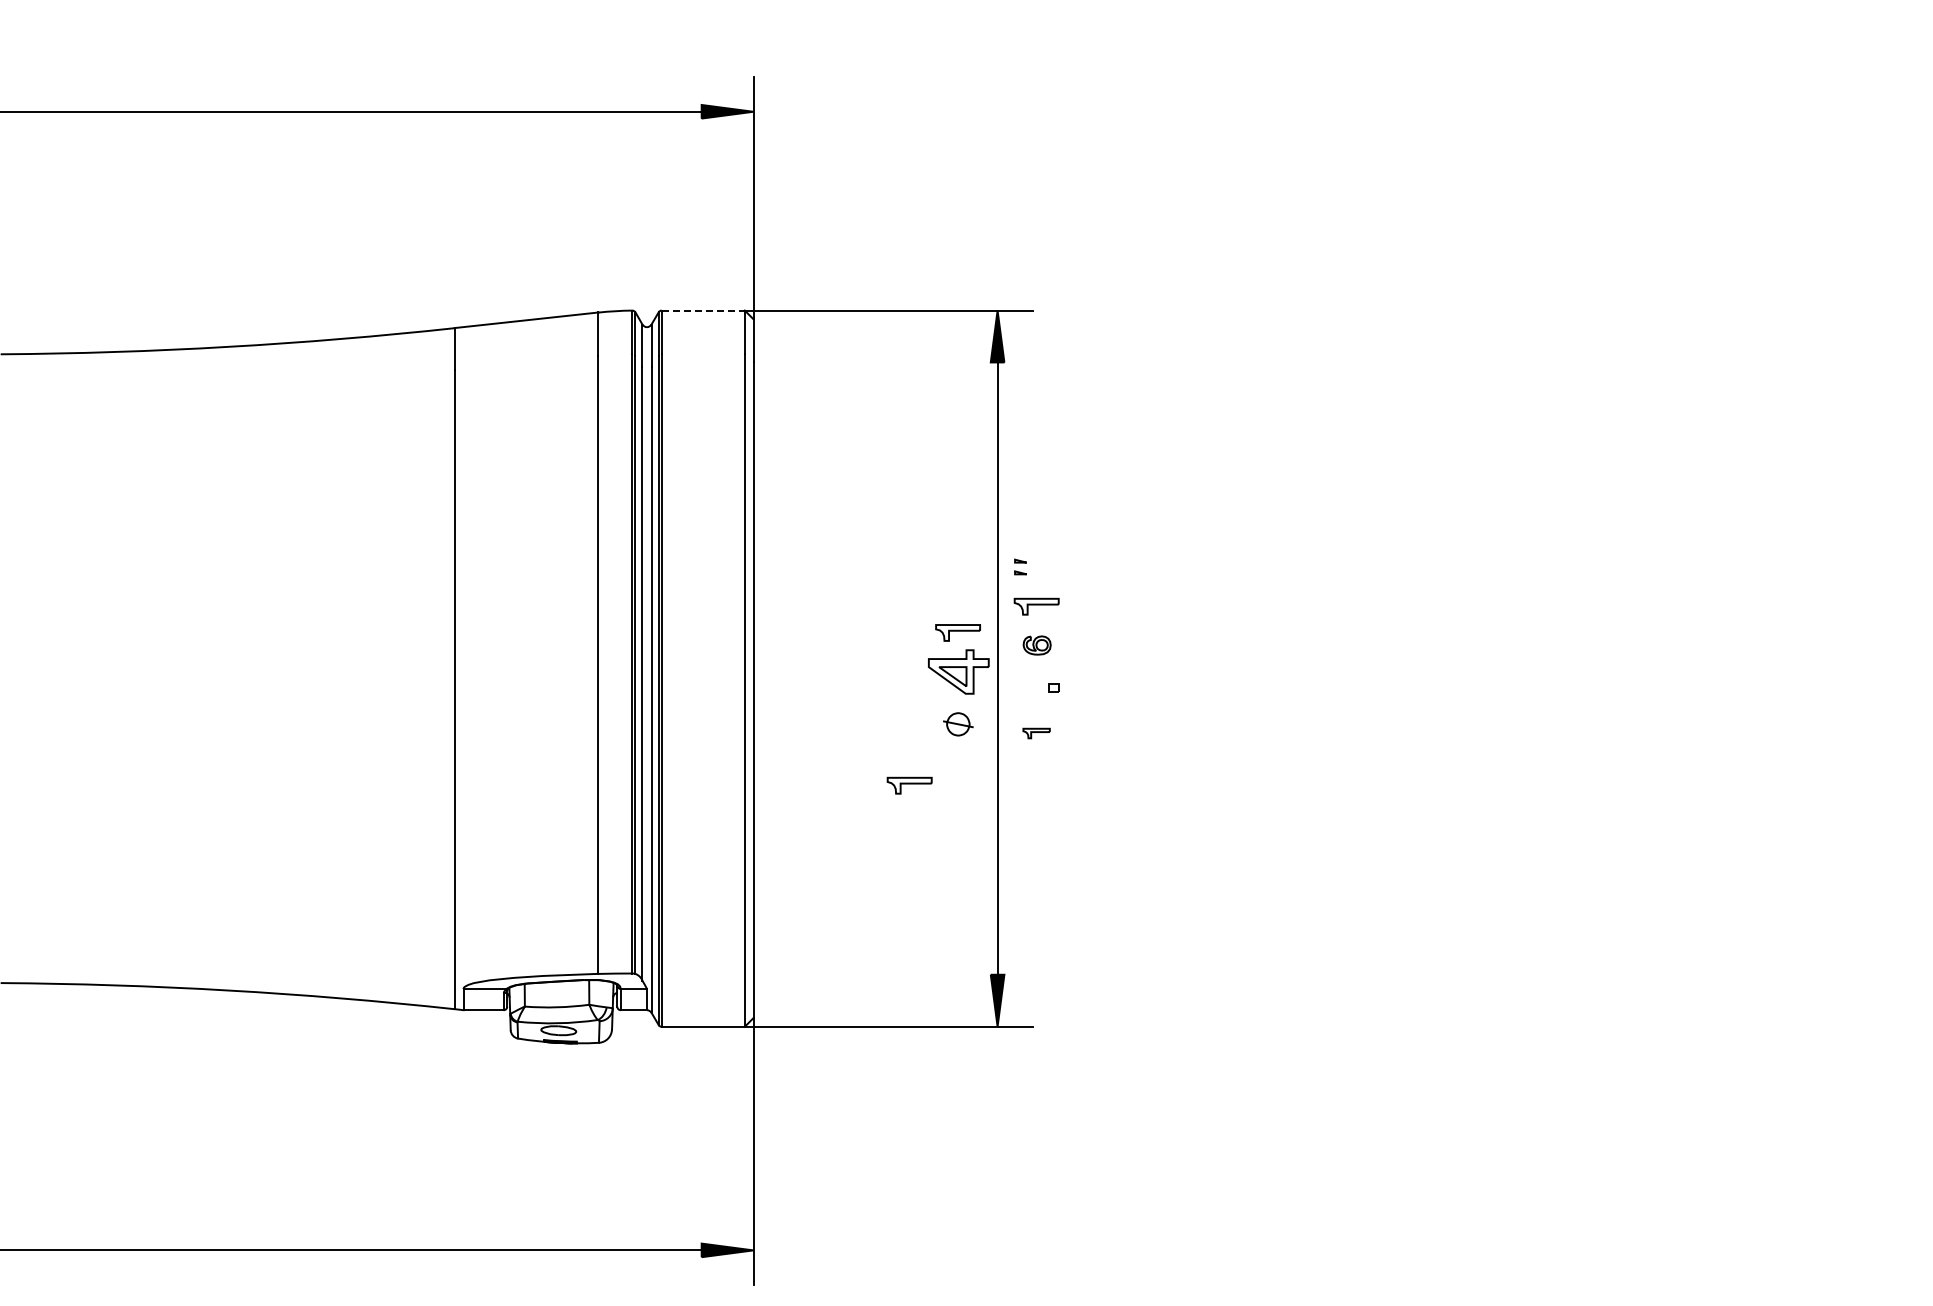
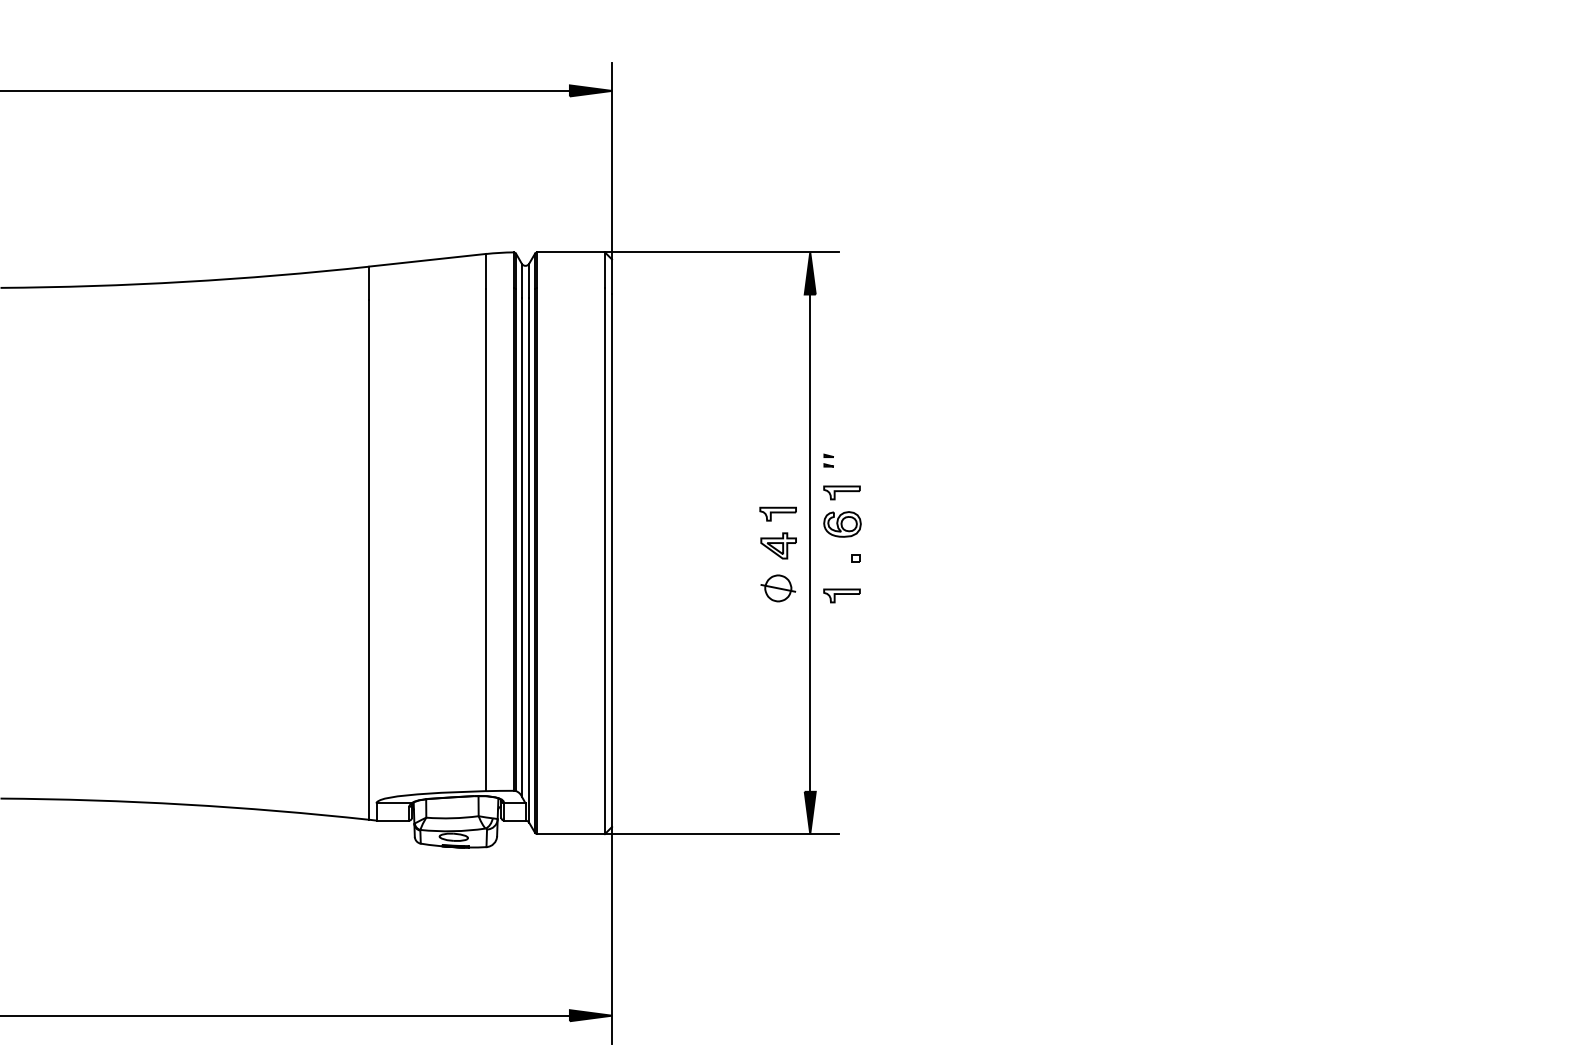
line: (703, 310) -> (571, 252), dashed -> solid
part: (1036, 645) -> (841, 524), size x1.67
part: (958, 671) -> (778, 545), size x0.71
part: (958, 724) -> (778, 588), size x1.43
part: (1036, 733) -> (841, 595), size x1.67
part: (909, 785) -> (738, 638), removed

